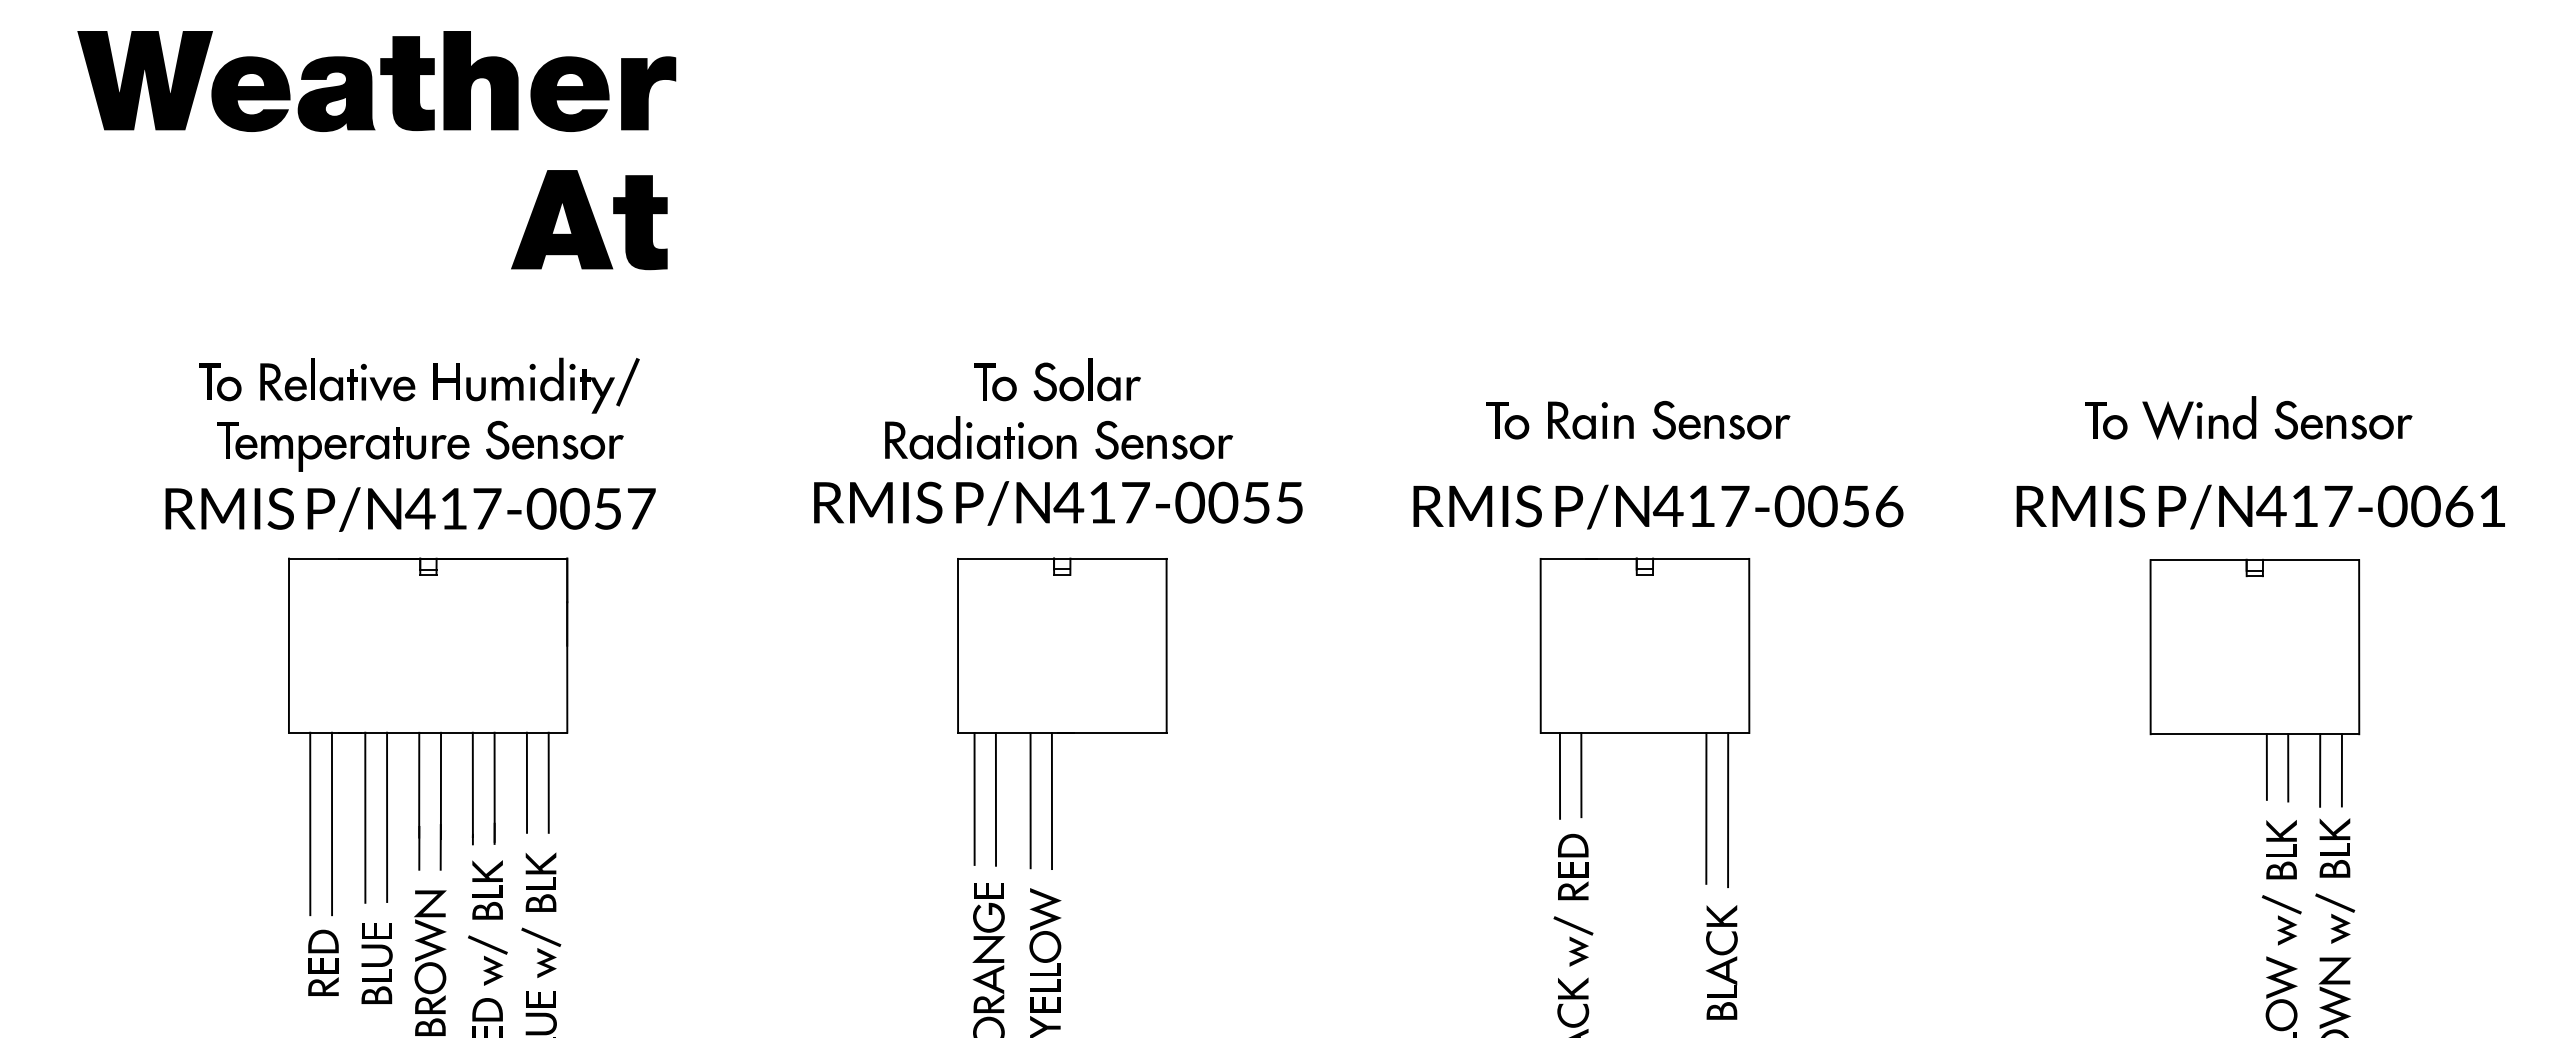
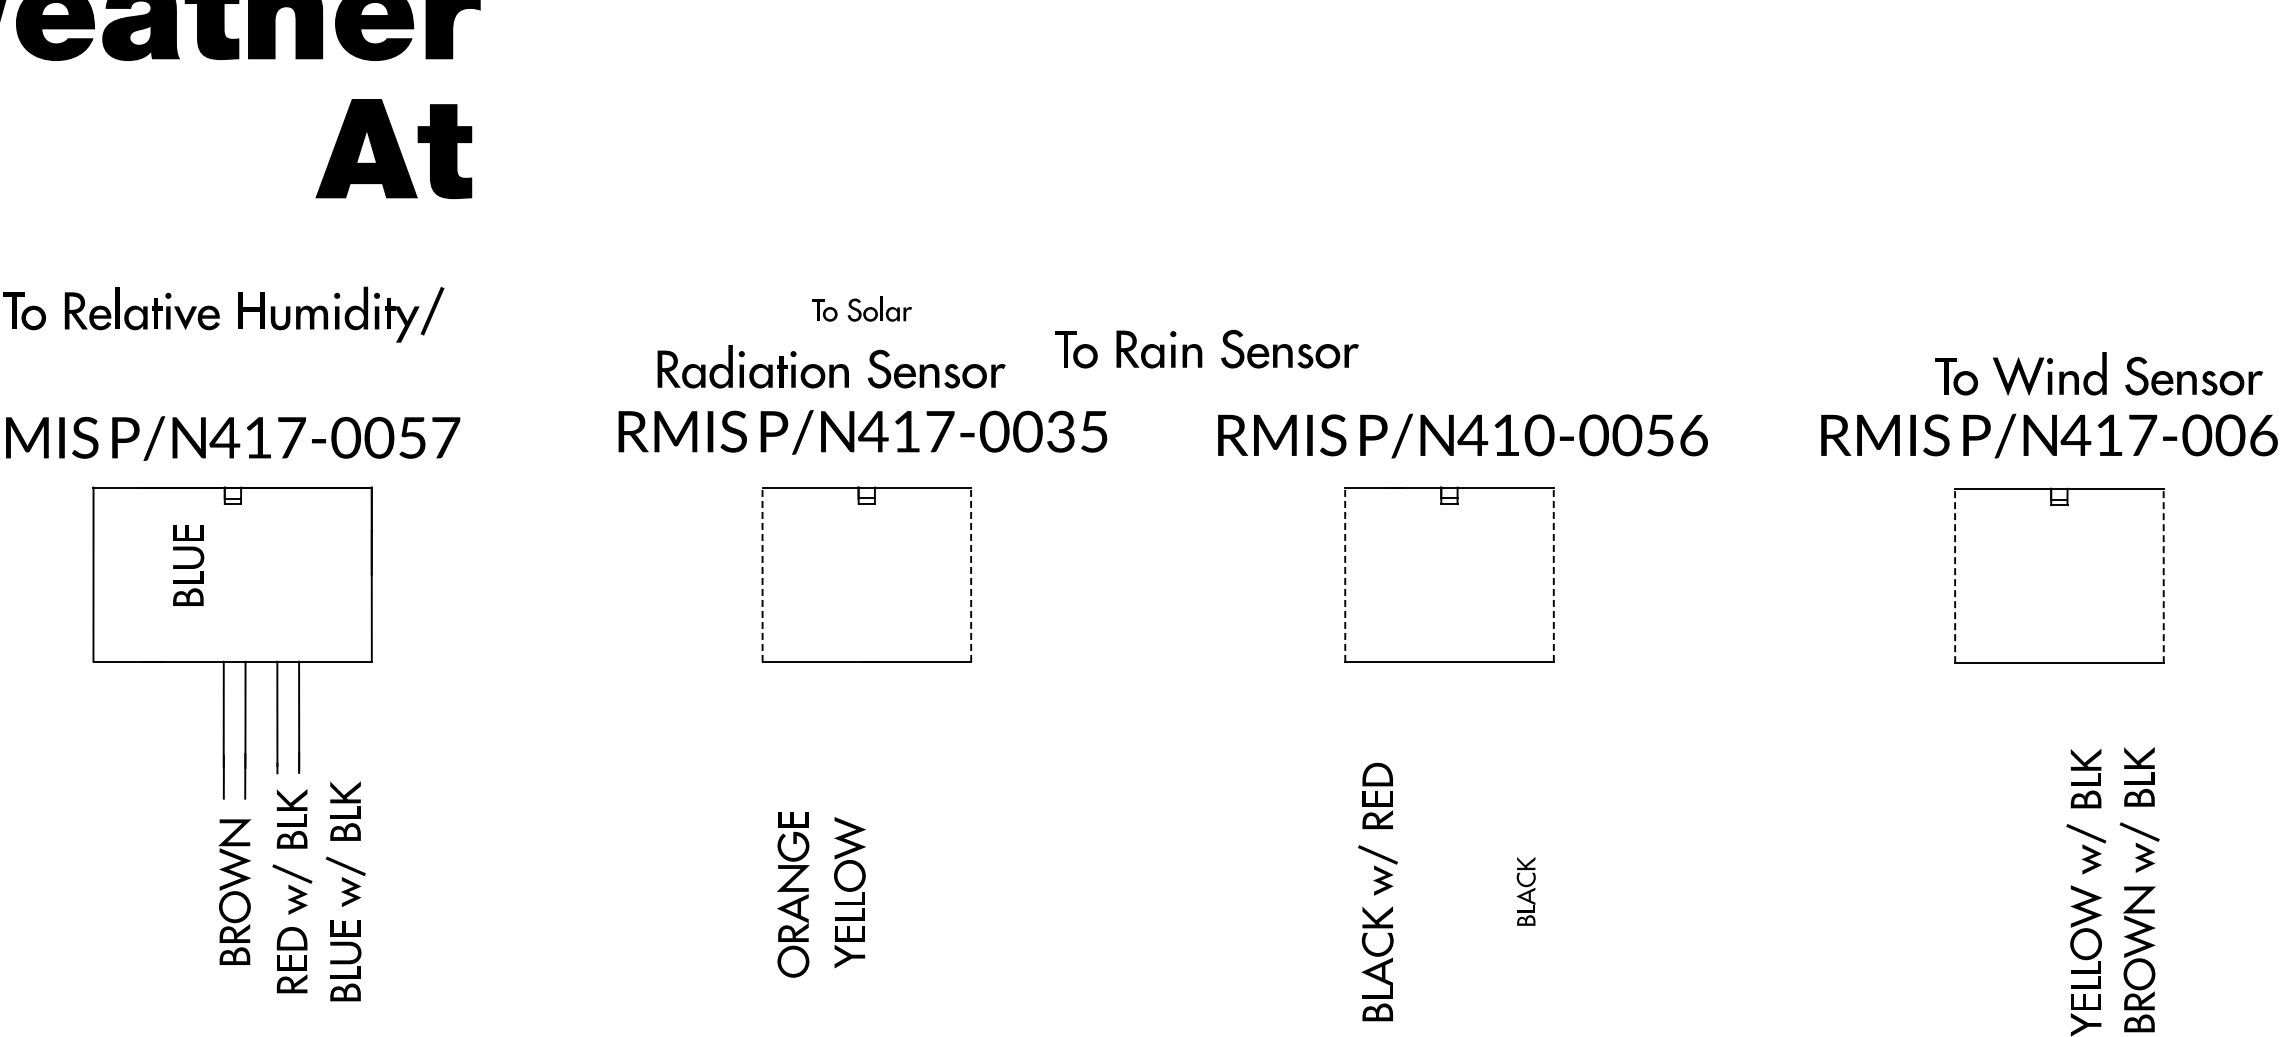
part: (1057, 379) -> (862, 308), size x0.6
part: (2248, 417) -> (2099, 373), moved
part: (1638, 420) -> (1207, 349), moved
part: (1058, 437) -> (831, 366), moved
part: (420, 445) -> (225, 374), removed
text: (1255, 502) -> (1060, 431), 417-0055 -> 417-0035
text: (1734, 506) -> (1539, 435), 417-0056 -> 410-0056
line: (958, 645) -> (763, 574), solid -> dashed
line: (1166, 645) -> (971, 574), solid -> dashed
line: (1540, 645) -> (1345, 574), solid -> dashed
line: (1749, 645) -> (1554, 574), solid -> dashed
line: (2150, 646) -> (1955, 575), solid -> dashed
line: (2359, 646) -> (2164, 575), solid -> dashed
line: (2266, 766) -> (2071, 695), removed
line: (2288, 767) -> (2093, 696), removed
line: (2320, 770) -> (2125, 699), removed
line: (2341, 770) -> (2146, 699), removed
line: (1581, 774) -> (1386, 703), removed
line: (1559, 775) -> (1364, 704), removed
line: (526, 782) -> (331, 711), removed
line: (548, 782) -> (353, 711), removed
line: (974, 798) -> (779, 727), removed
line: (995, 798) -> (800, 727), removed
line: (1030, 800) -> (835, 729), removed
line: (1051, 800) -> (856, 729), removed
line: (1706, 807) -> (1511, 736), removed
line: (1728, 809) -> (1533, 738), removed
line: (387, 816) -> (192, 745), removed
line: (365, 817) -> (170, 746), removed
line: (310, 823) -> (115, 752), removed
line: (331, 823) -> (136, 752), removed
part: (323, 962) -> (128, 891), removed
part: (1721, 962) -> (1526, 891), size x0.6
part: (376, 963) -> (188, 565), moved

